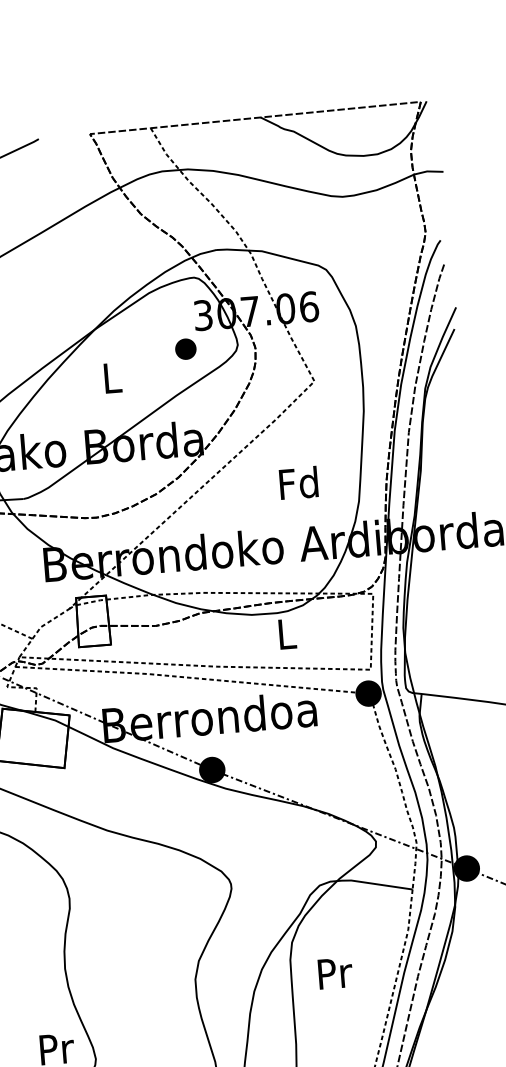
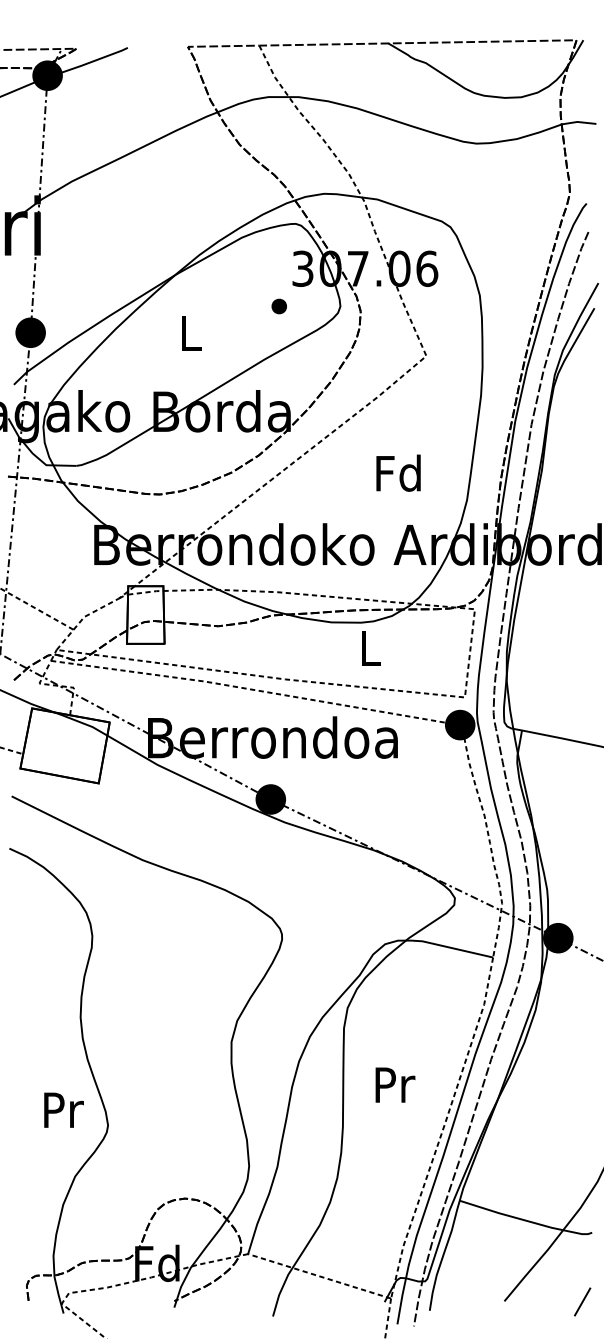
part: (185, 349) -> (278, 306), size x0.62
text: (335, 972) -> (395, 1084), moved

